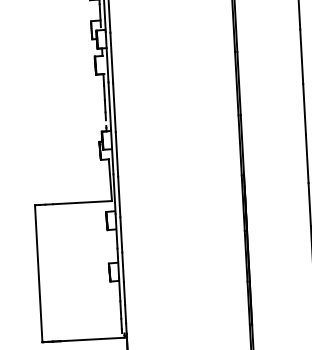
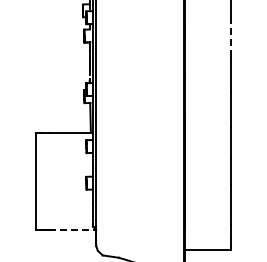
line: (301, 56) -> (230, 37), solid -> dashed
line: (92, 340) -> (71, 230), solid -> dashed

